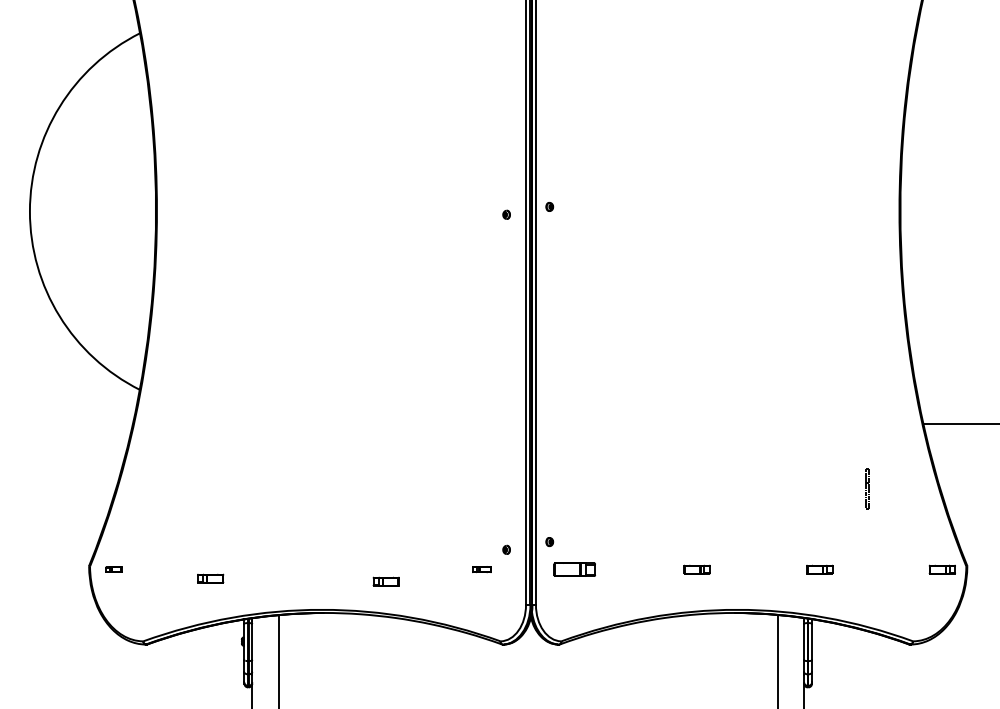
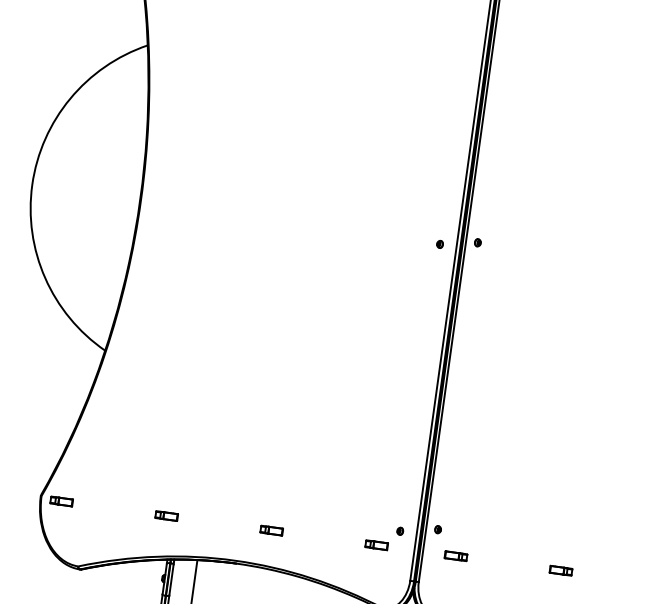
part: (113, 569) -> (61, 501), size x1.67
part: (481, 569) -> (376, 545), size x1.43
part: (573, 569) -> (455, 556), size x0.62
part: (210, 578) -> (166, 515), moved
part: (385, 581) -> (271, 530), moved

